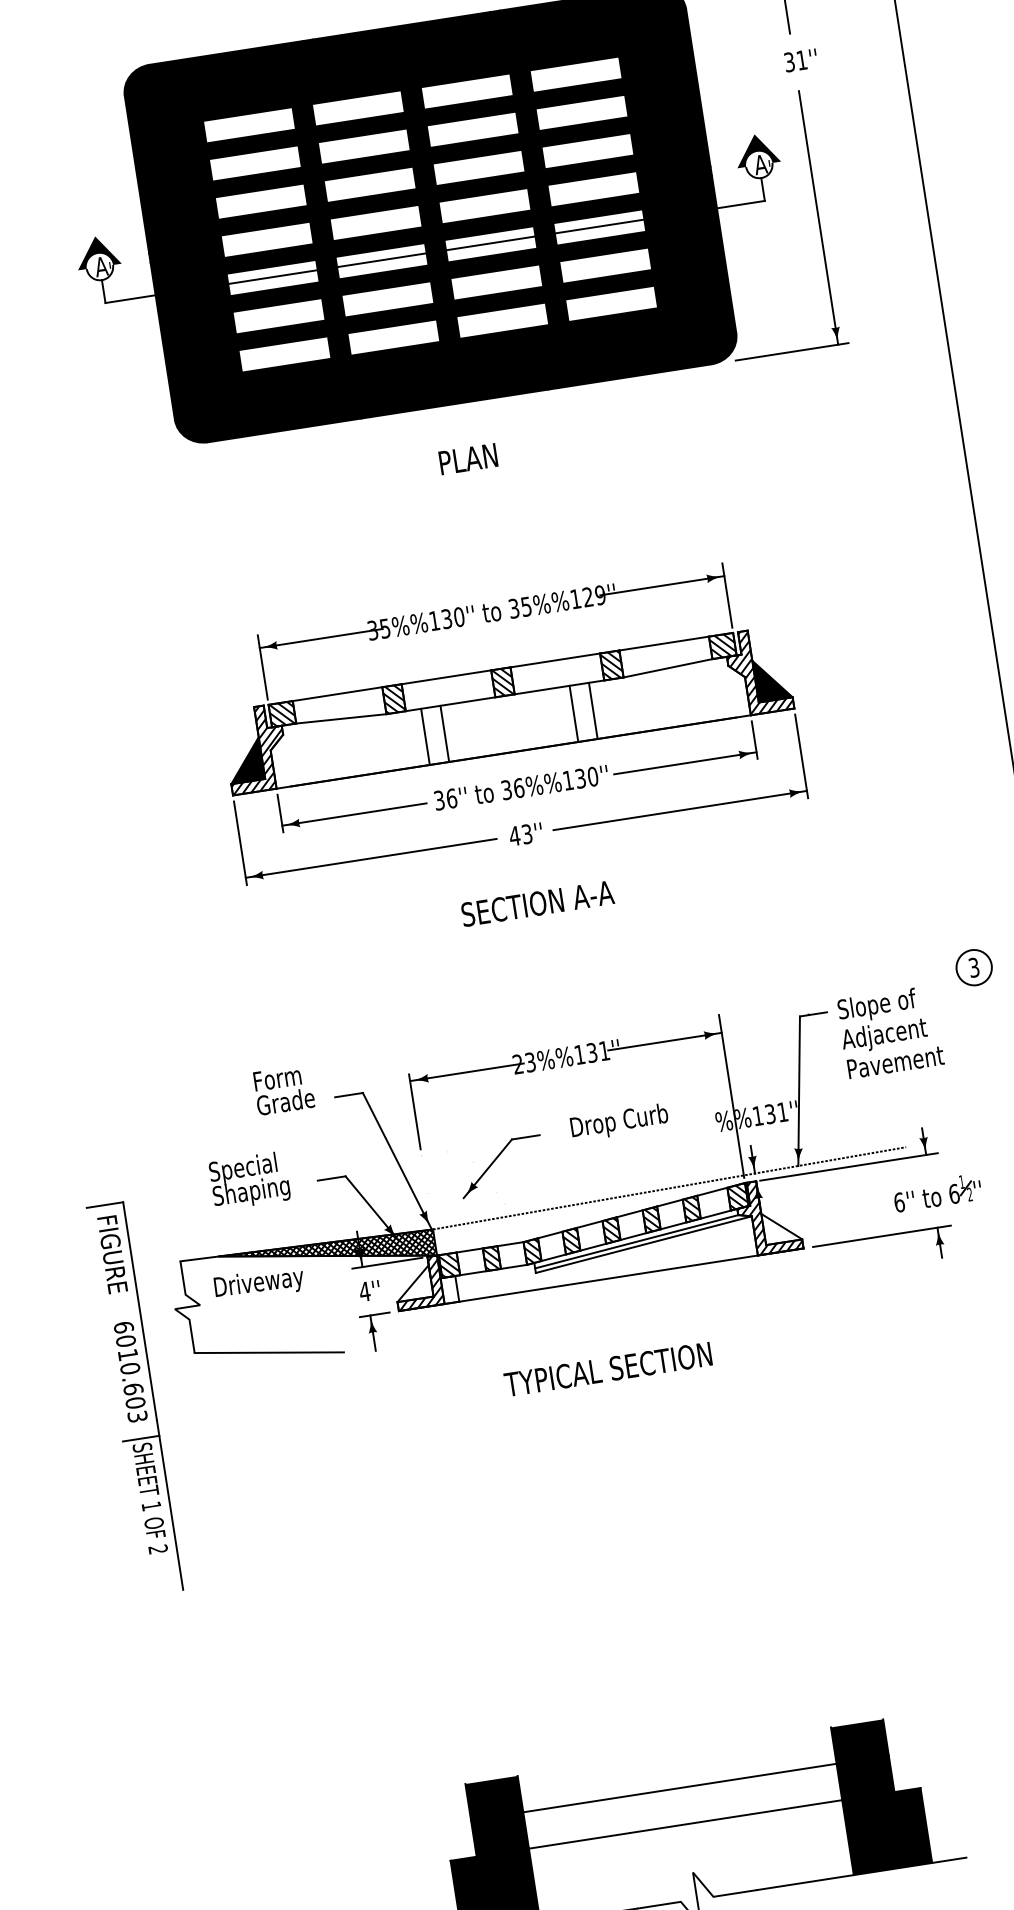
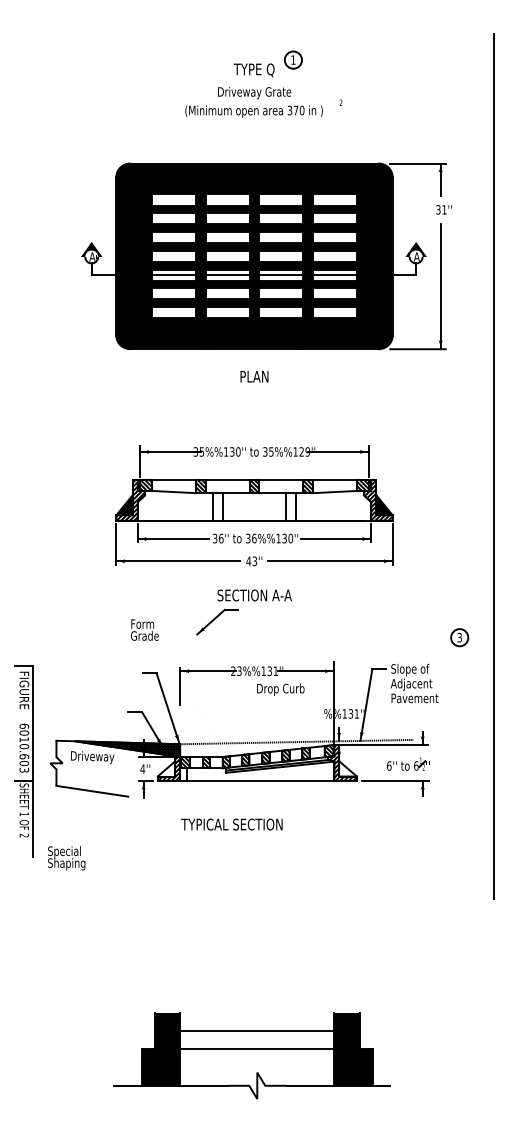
part: (973, 967) -> (459, 637), moved
text: (282, 1088) -> (144, 629), moved
text: (618, 1122) -> (280, 689), moved
part: (500, 1165) -> (217, 621), moved
text: (249, 1181) -> (66, 858), moved
part: (937, 1191) -> (408, 763), moved
text: (607, 1369) -> (231, 824), moved
part: (133, 1399) -> (23, 761), moved

